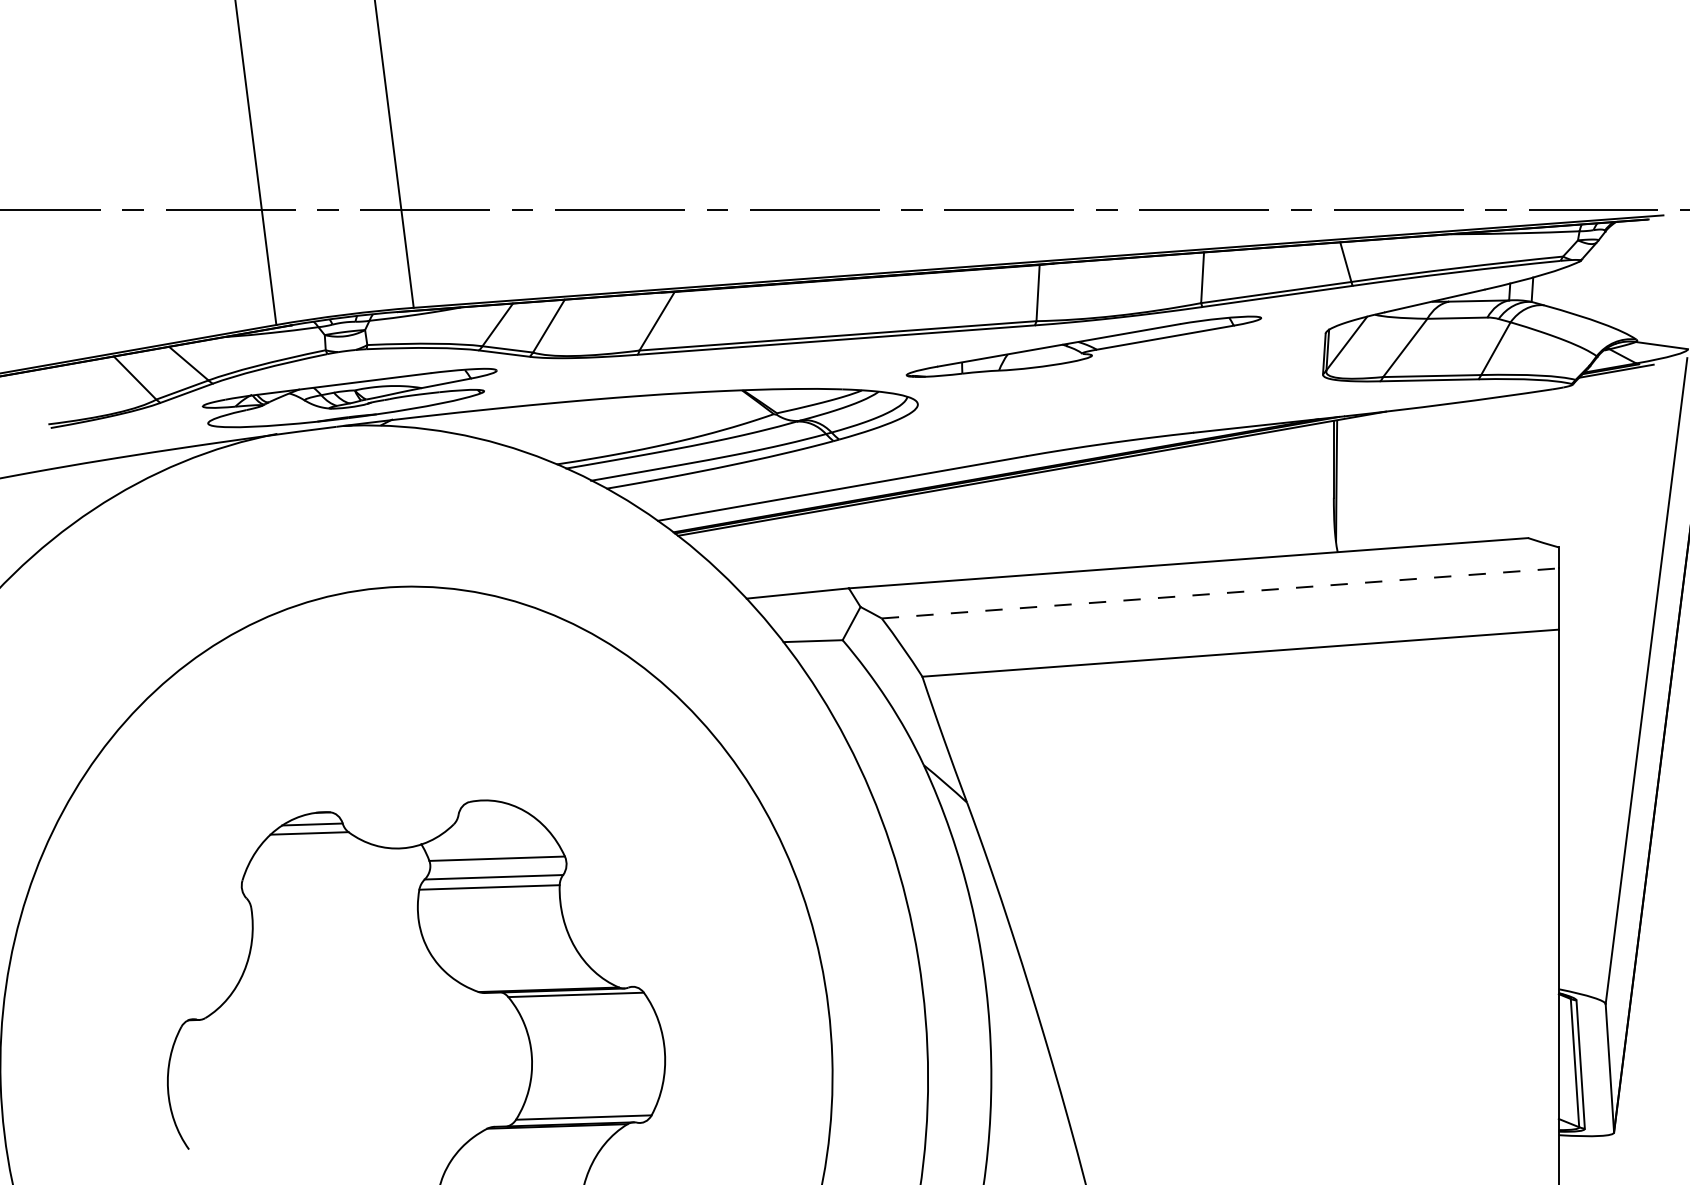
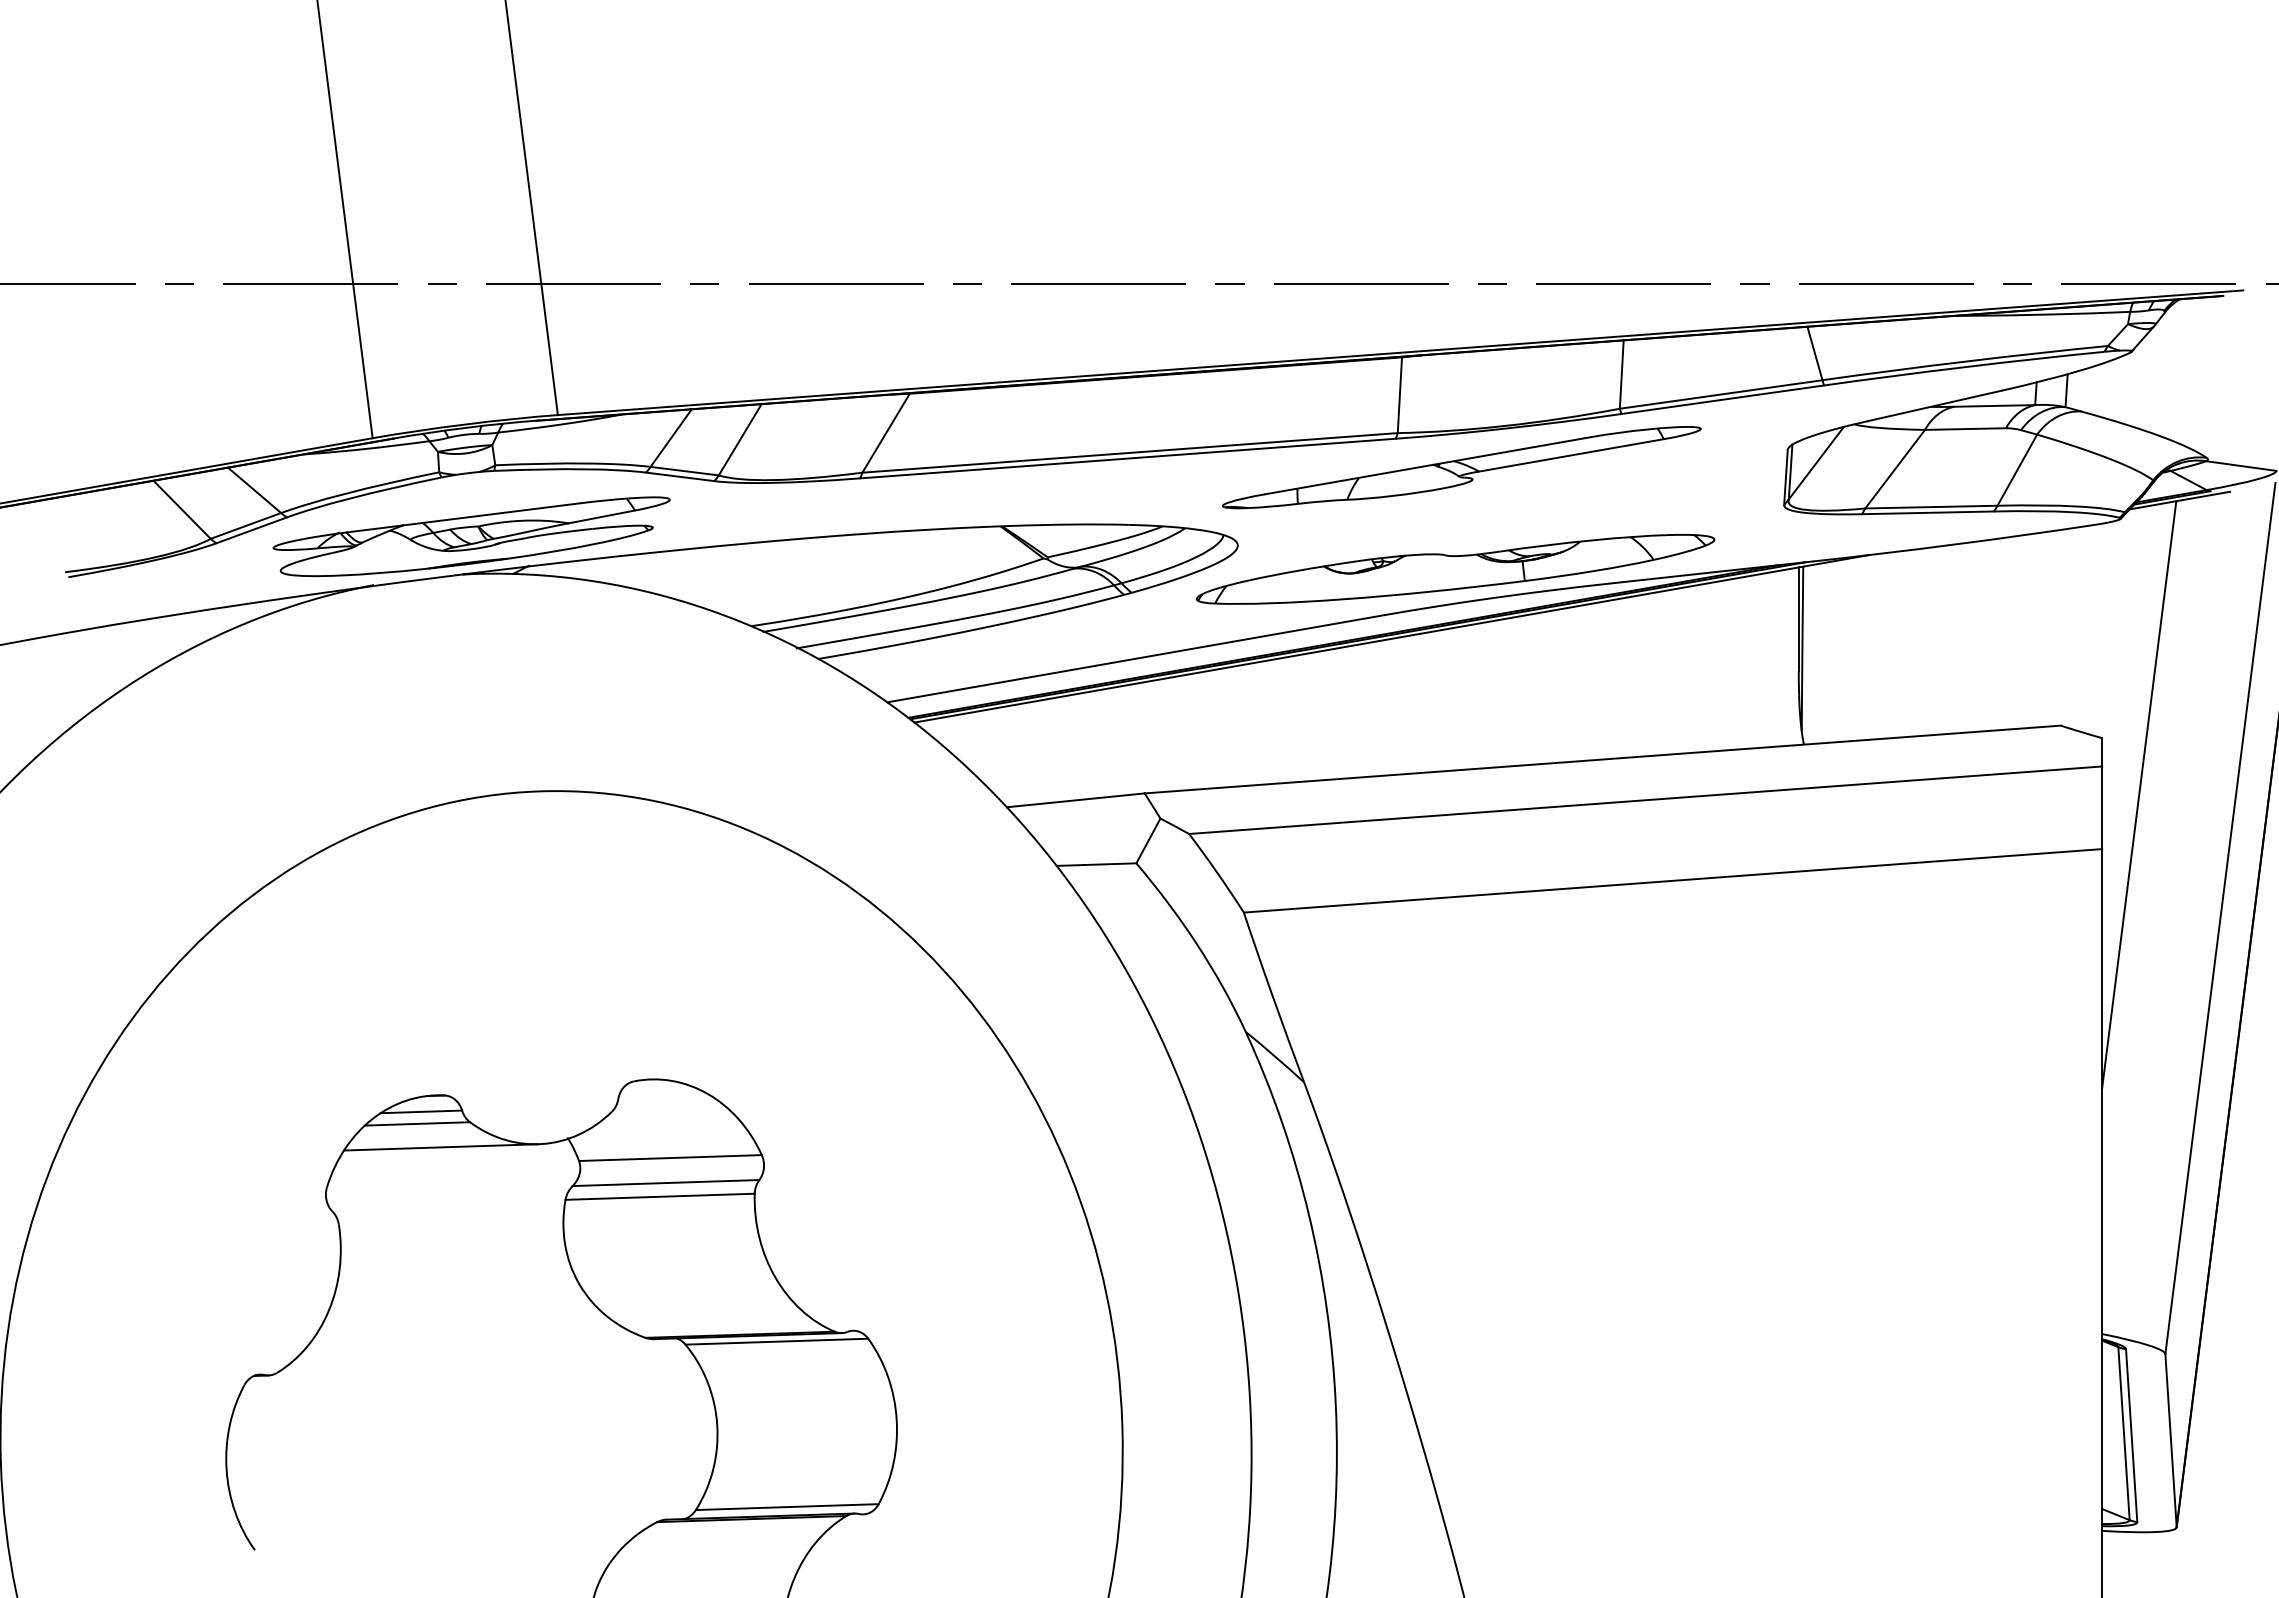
part: (1079, 422) -> (1455, 569), added
line: (1586, 589) -> (2139, 794), added
line: (1220, 593) -> (1645, 800), dashed -> solid
line: (327, 850) -> (441, 1147), added

